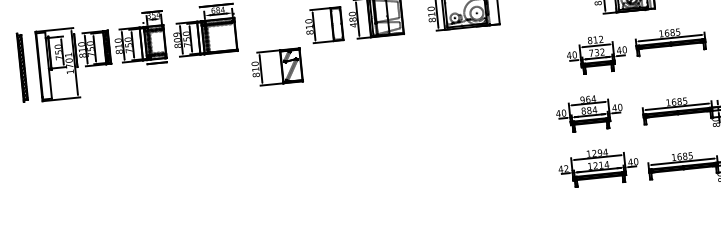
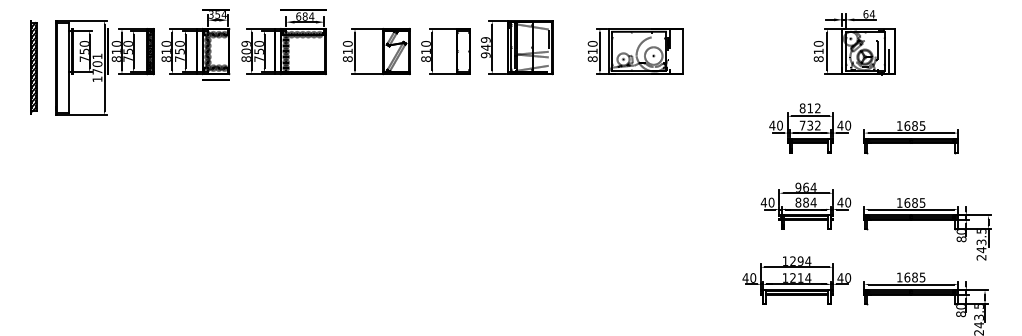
text: (352, 19) -> (485, 47), 480 -> 949
part: (670, 41) -> (910, 137), moved
part: (276, 67) -> (376, 51), moved
part: (589, 112) -> (805, 205), moved
text: (566, 168) -> (753, 277), 42 -> 40

